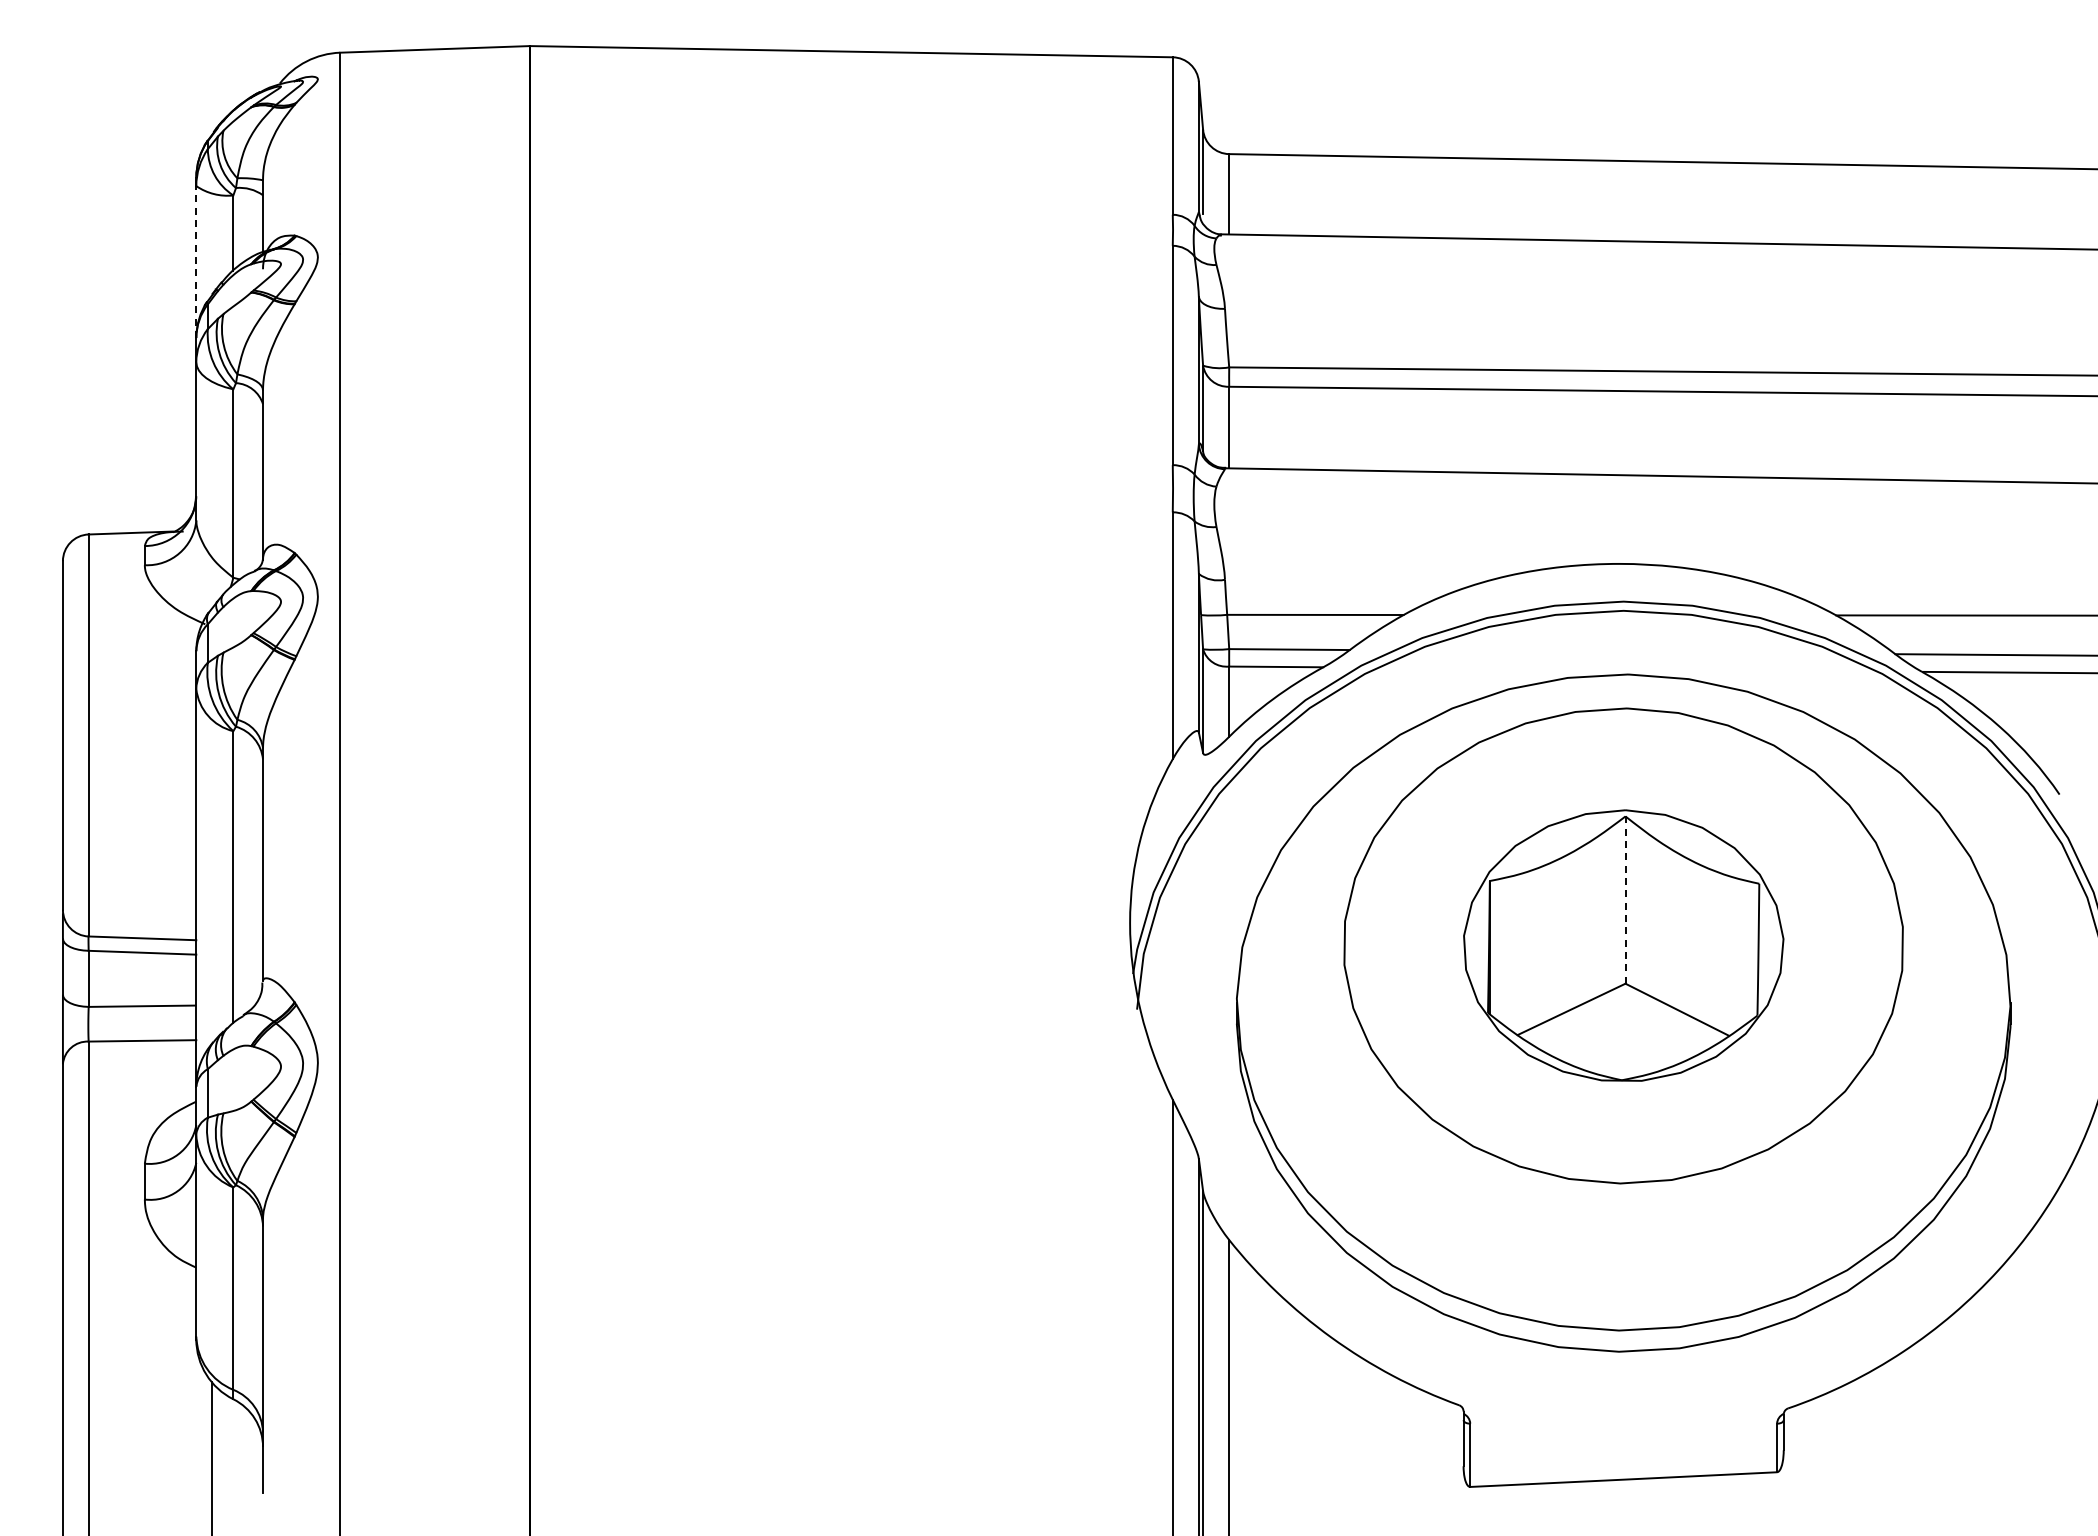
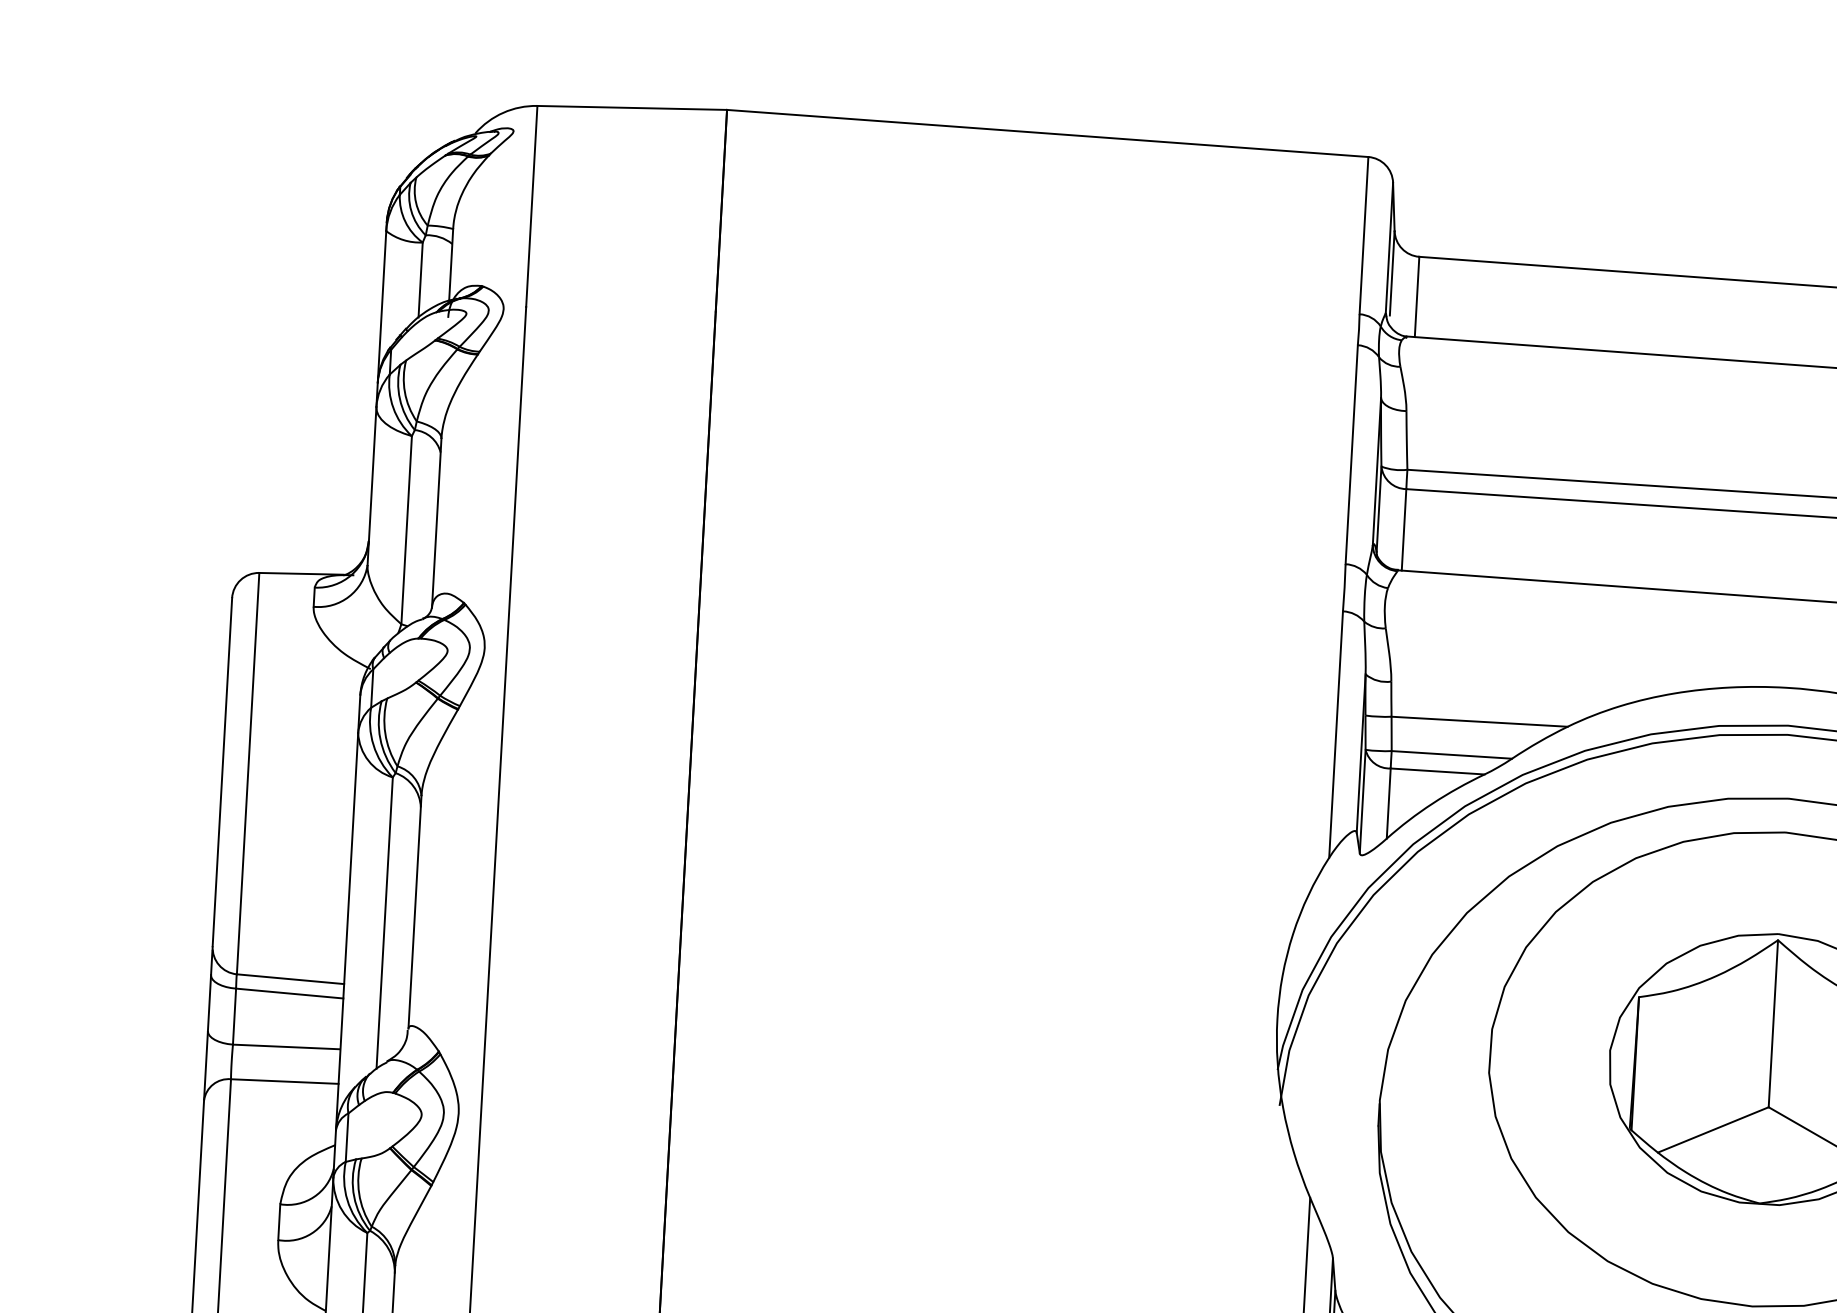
line: (196, 262) -> (382, 307), dashed -> solid
line: (1625, 900) -> (1773, 1024), dashed -> solid

